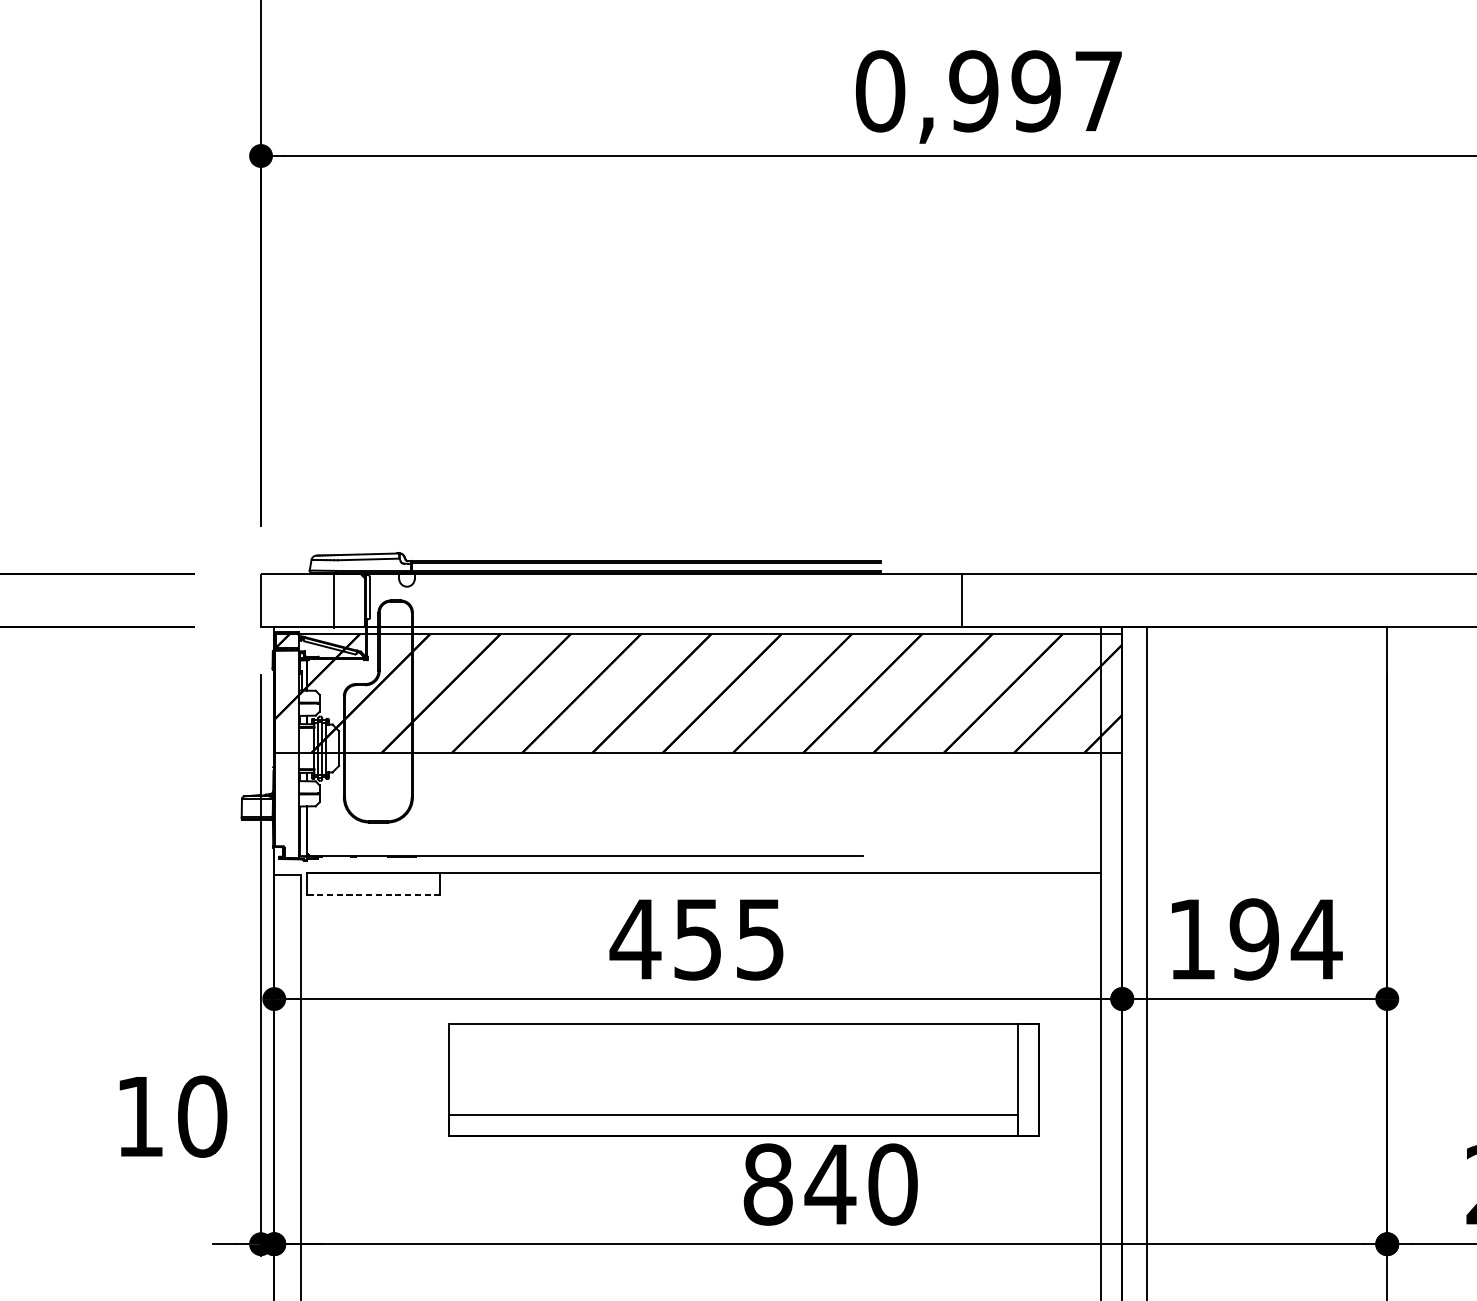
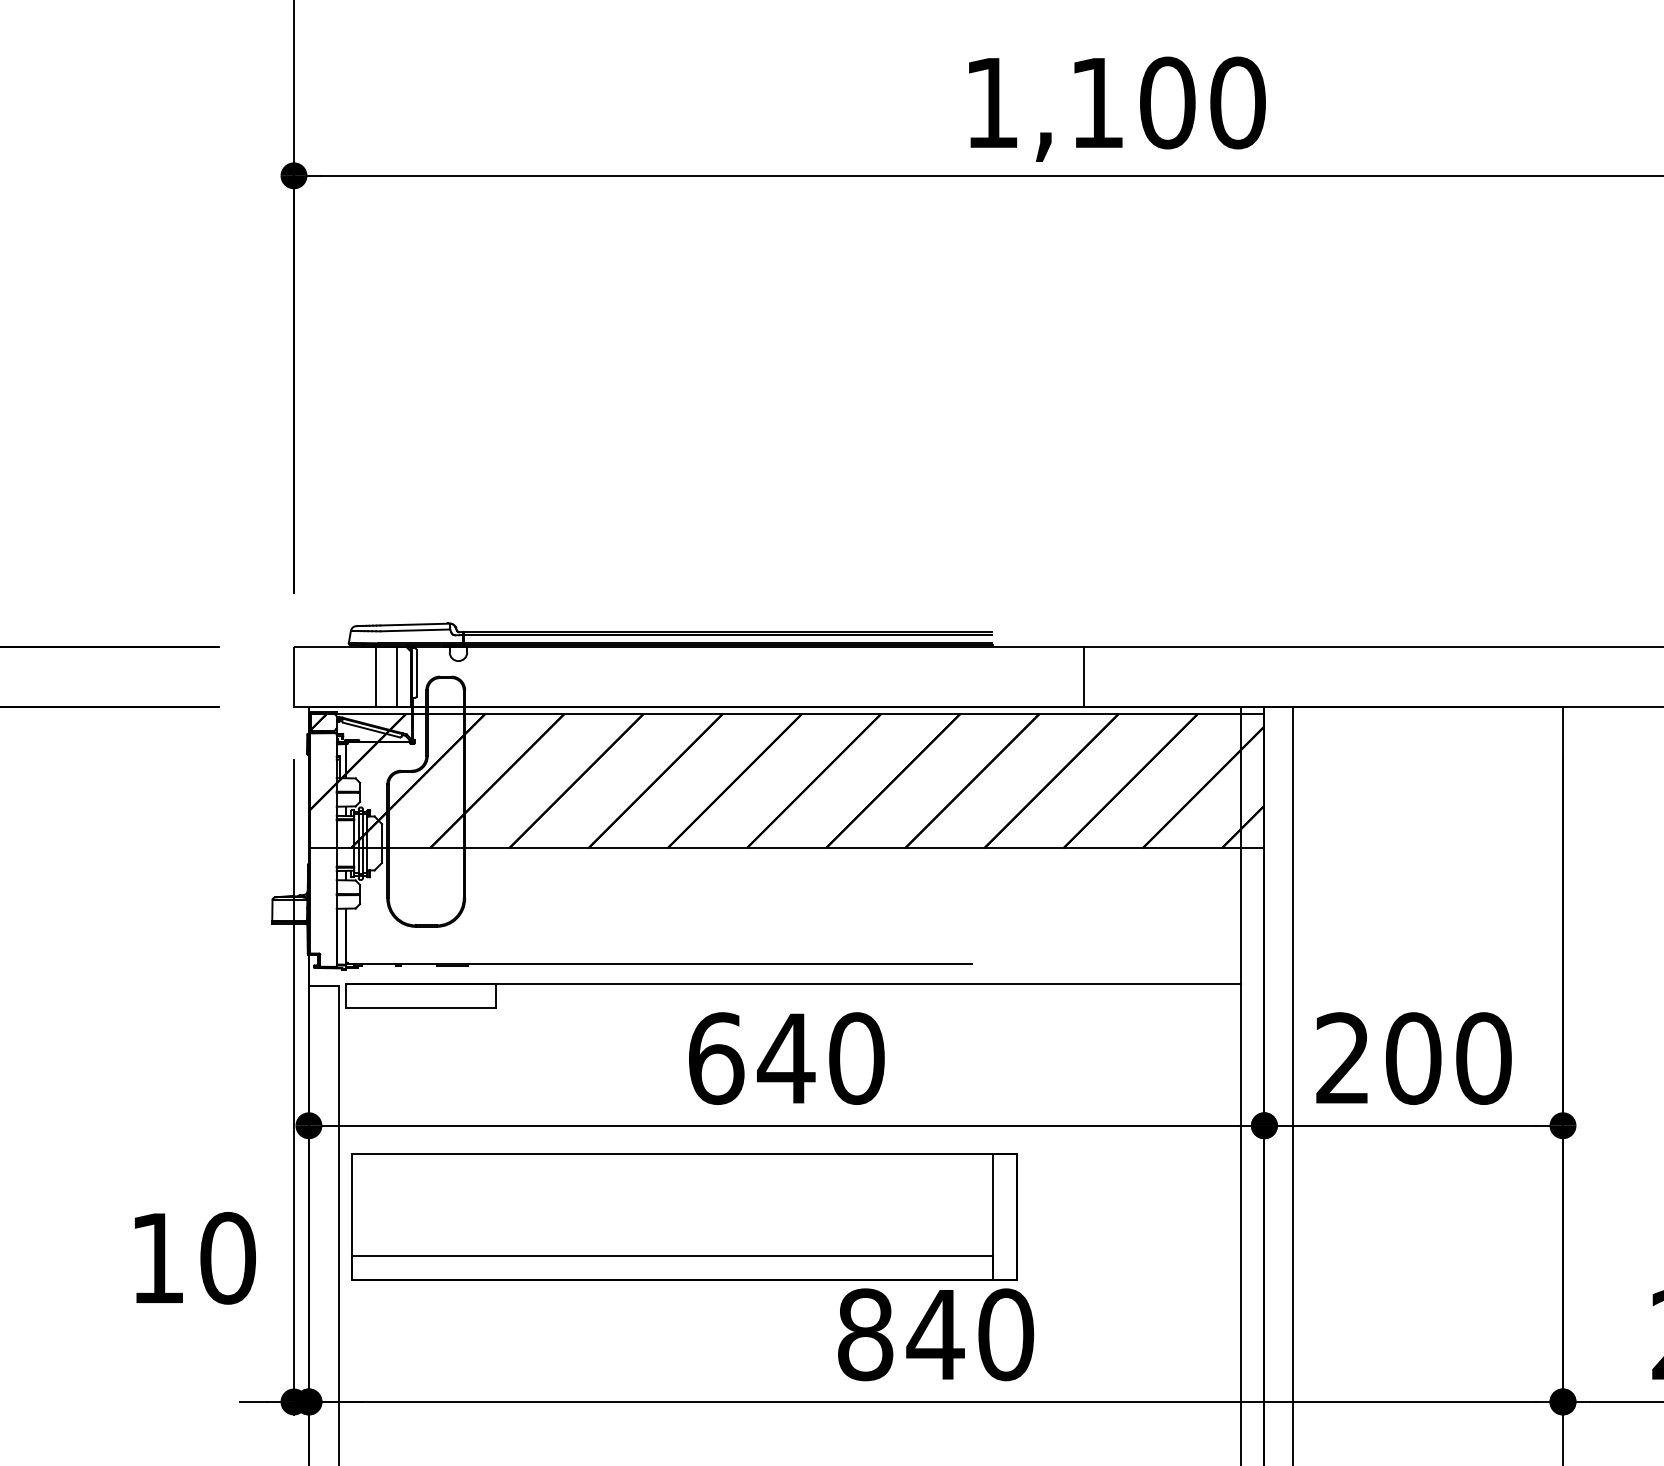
text: (989, 90) -> (1114, 102), 0,997 -> 1,100
line: (352, 600) -> (397, 676), added
line: (373, 895) -> (420, 1008), dashed -> solid
text: (697, 939) -> (785, 1058), 455 -> 640
text: (1255, 939) -> (1414, 1058), 194 -> 200
part: (744, 1079) -> (684, 1216), moved

